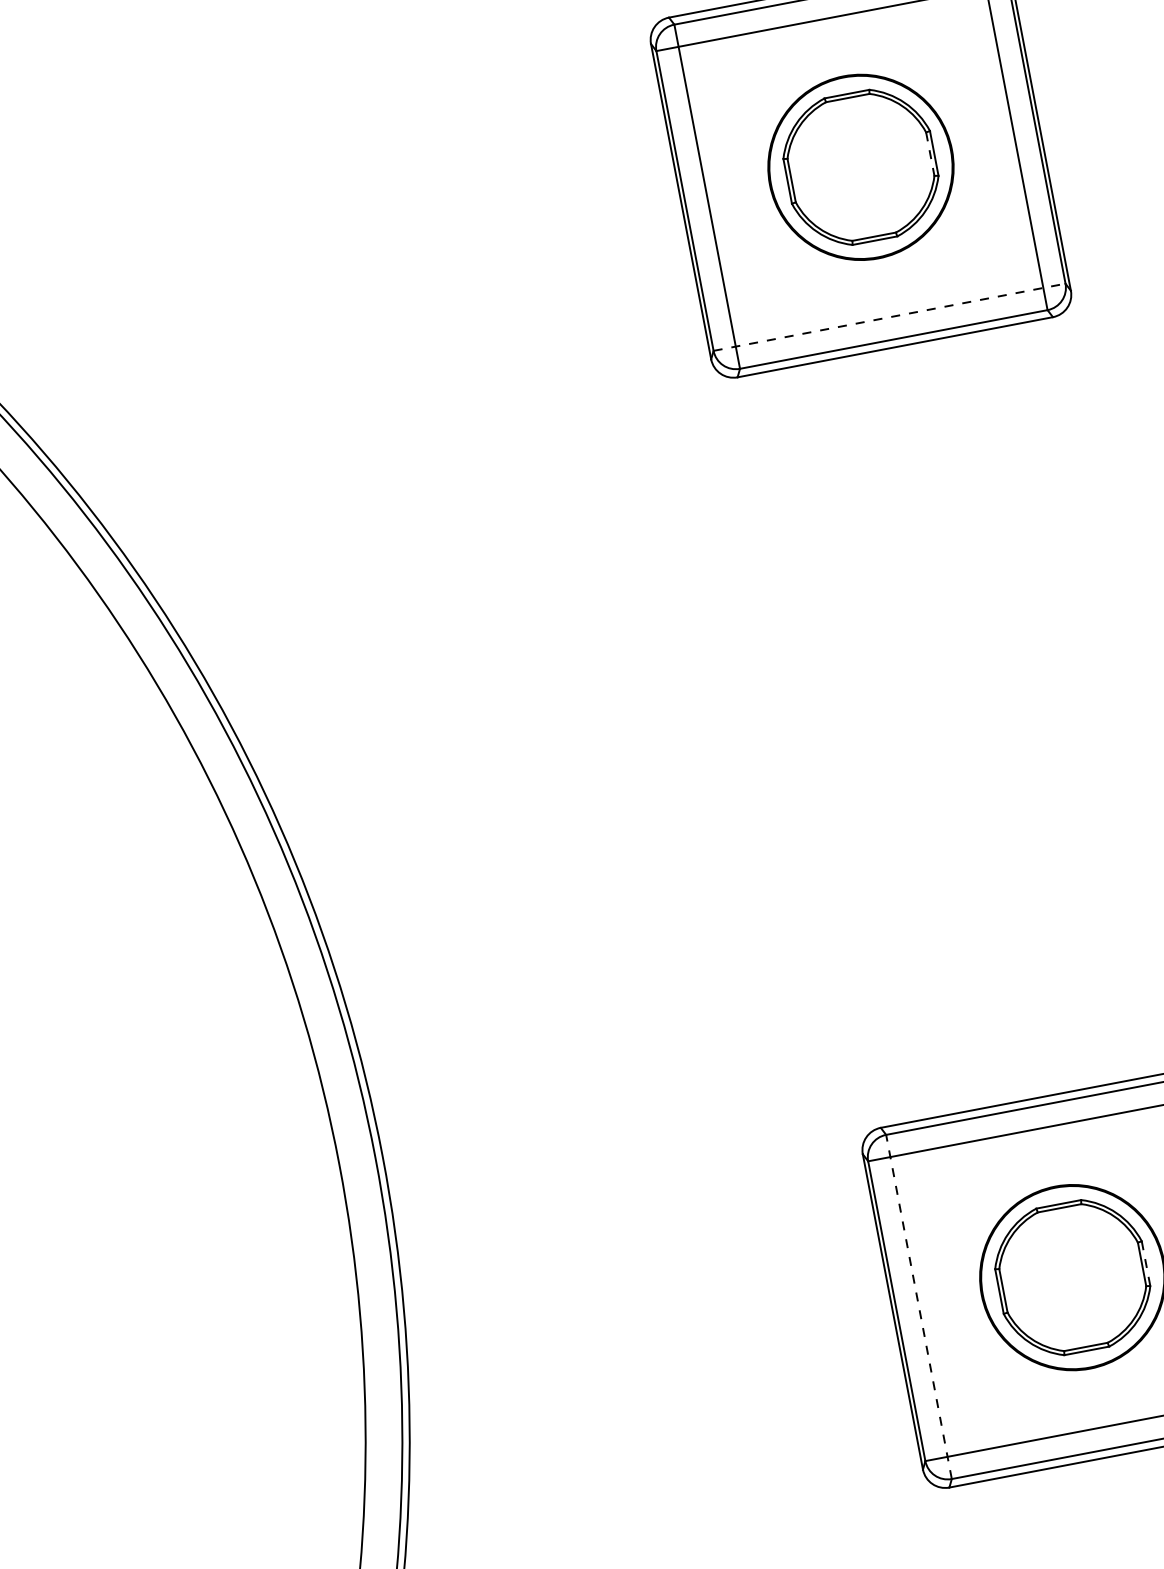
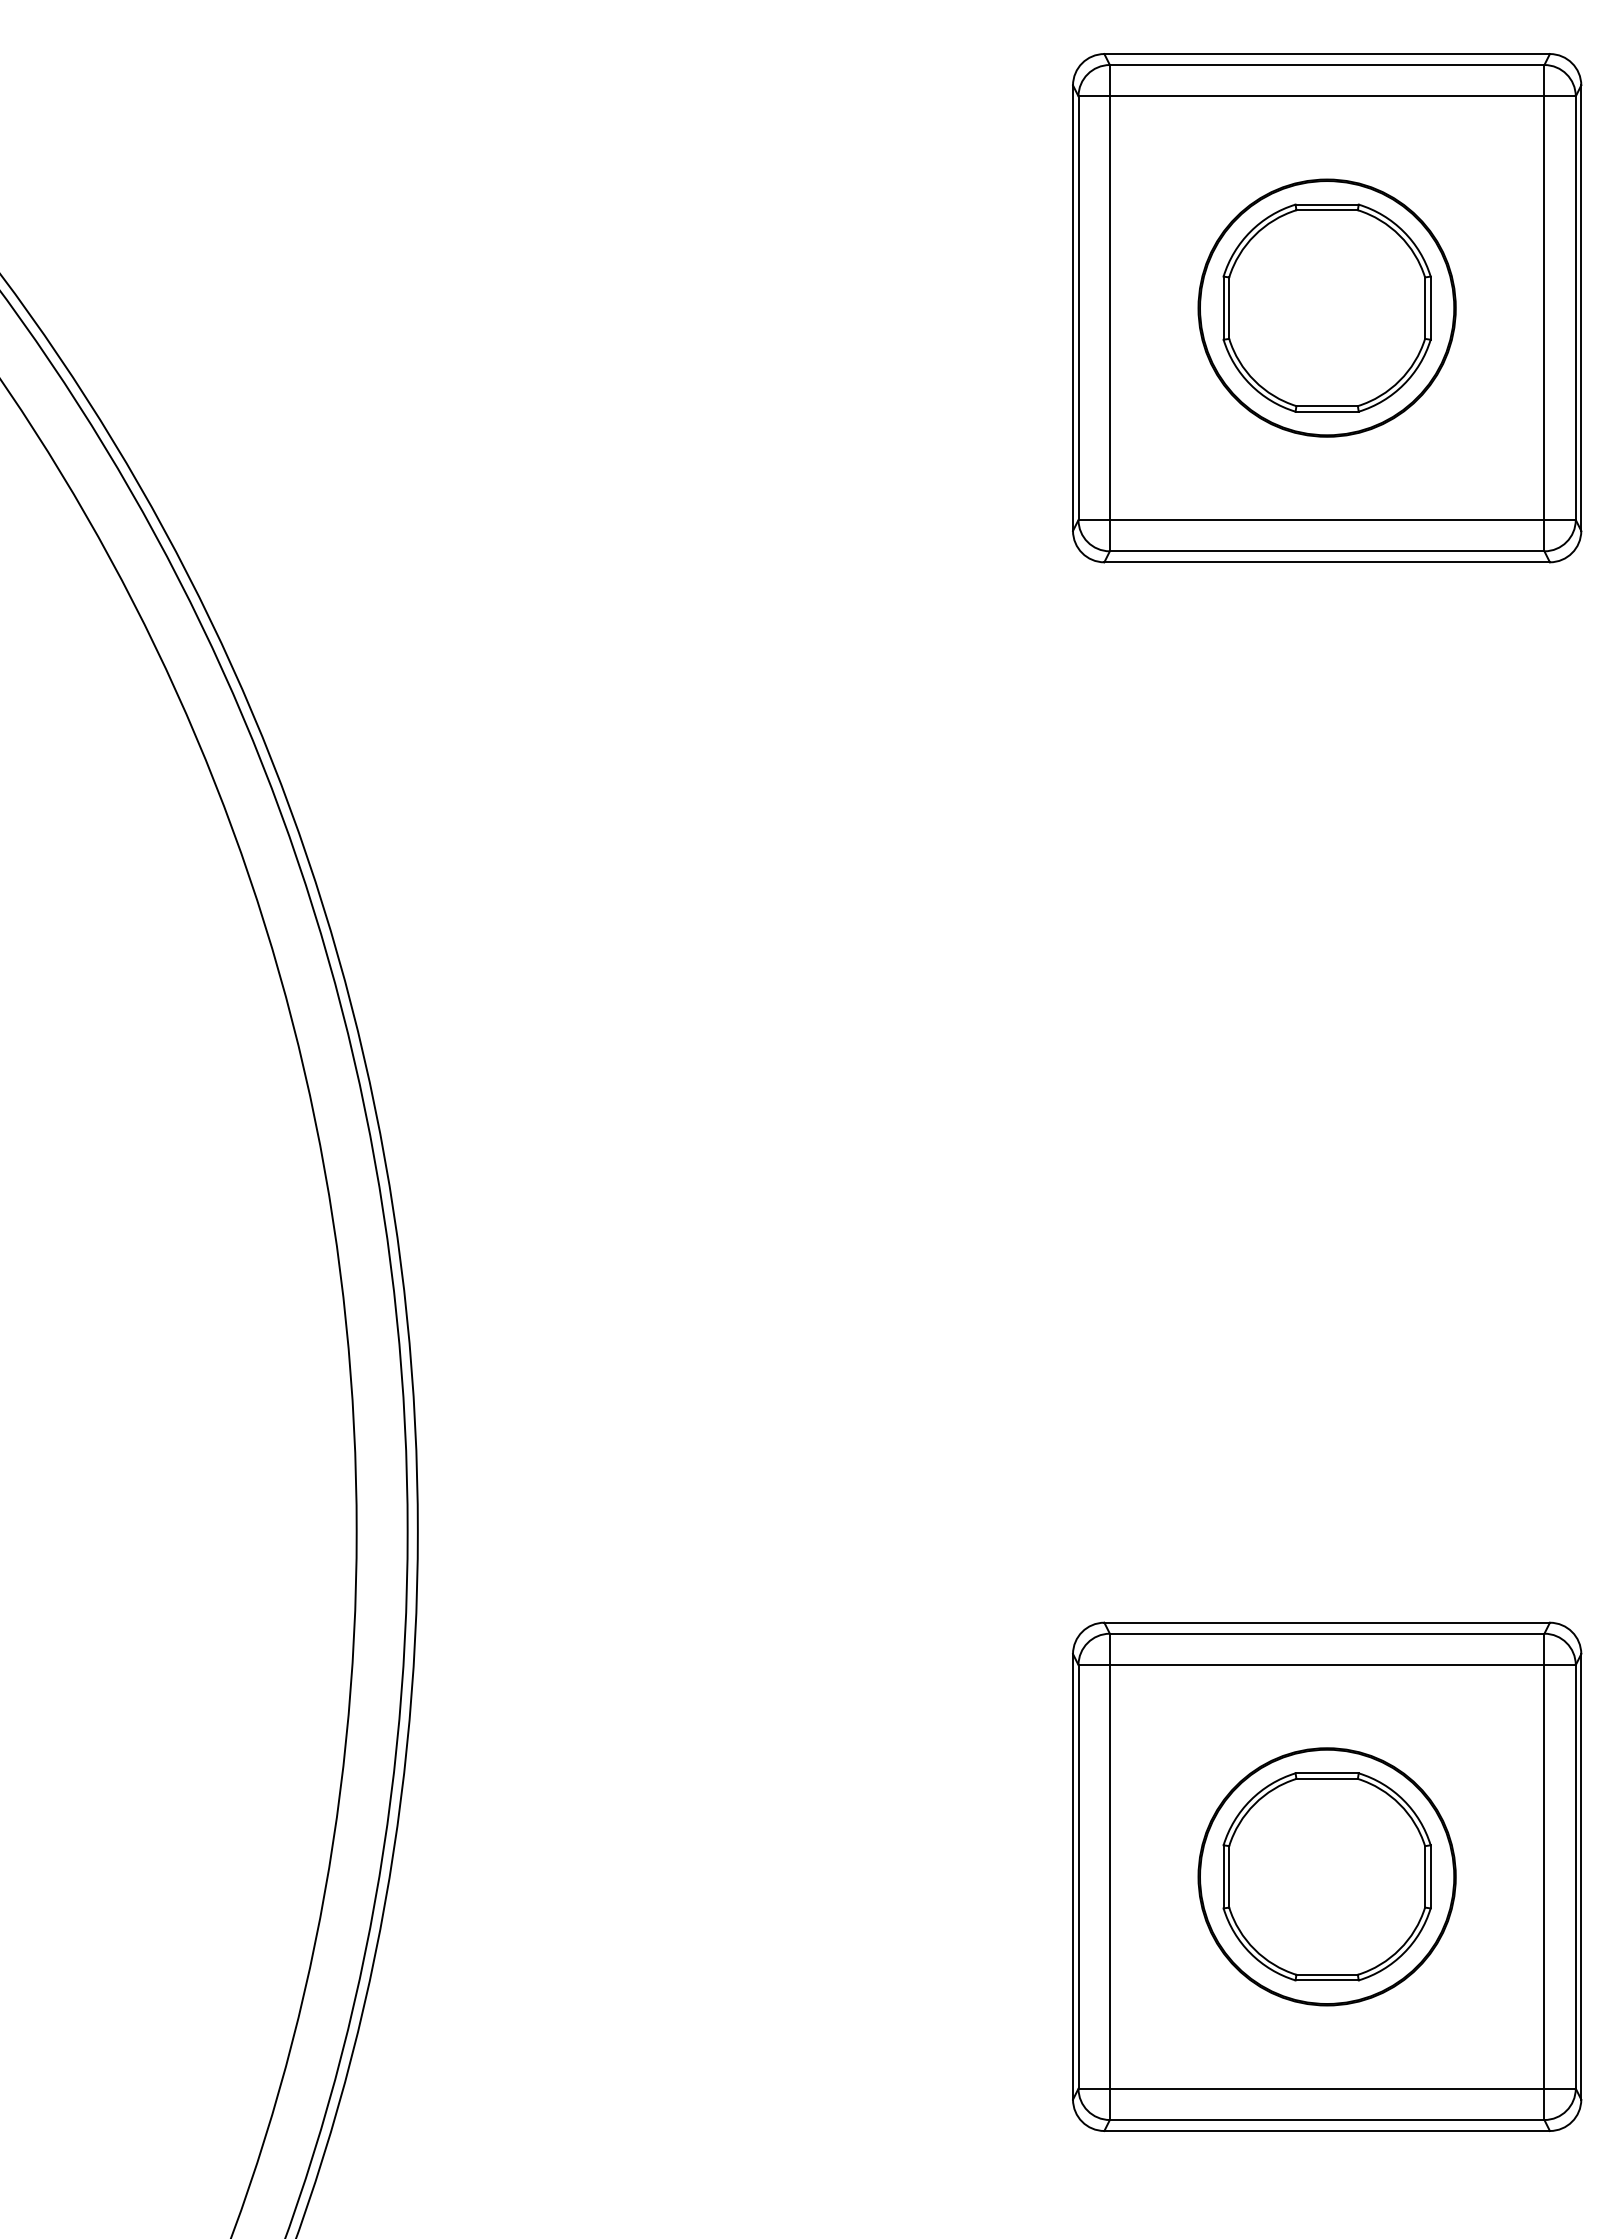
line: (930, 154) -> (1425, 308), dashed -> solid
line: (889, 316) -> (1327, 519), dashed -> solid
line: (1145, 1263) -> (1430, 1876), dashed -> solid
line: (918, 1306) -> (1109, 1876), dashed -> solid

